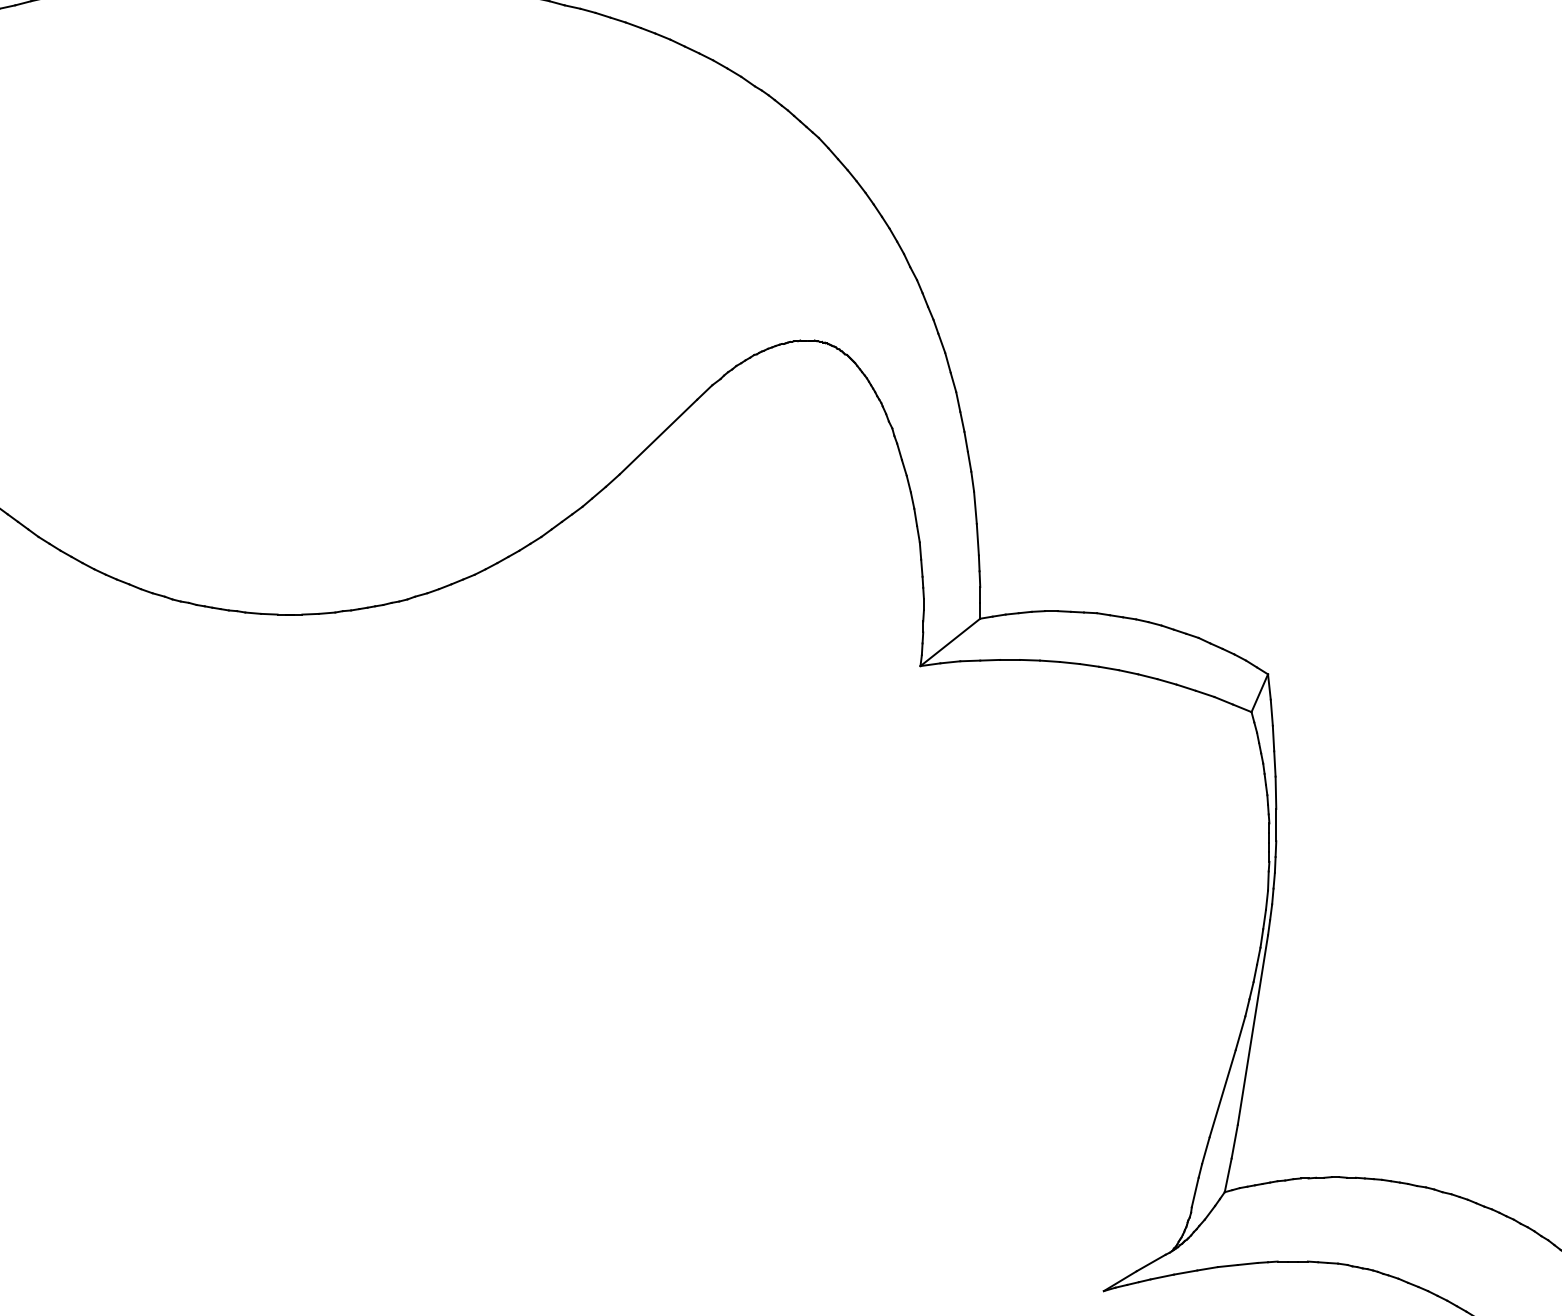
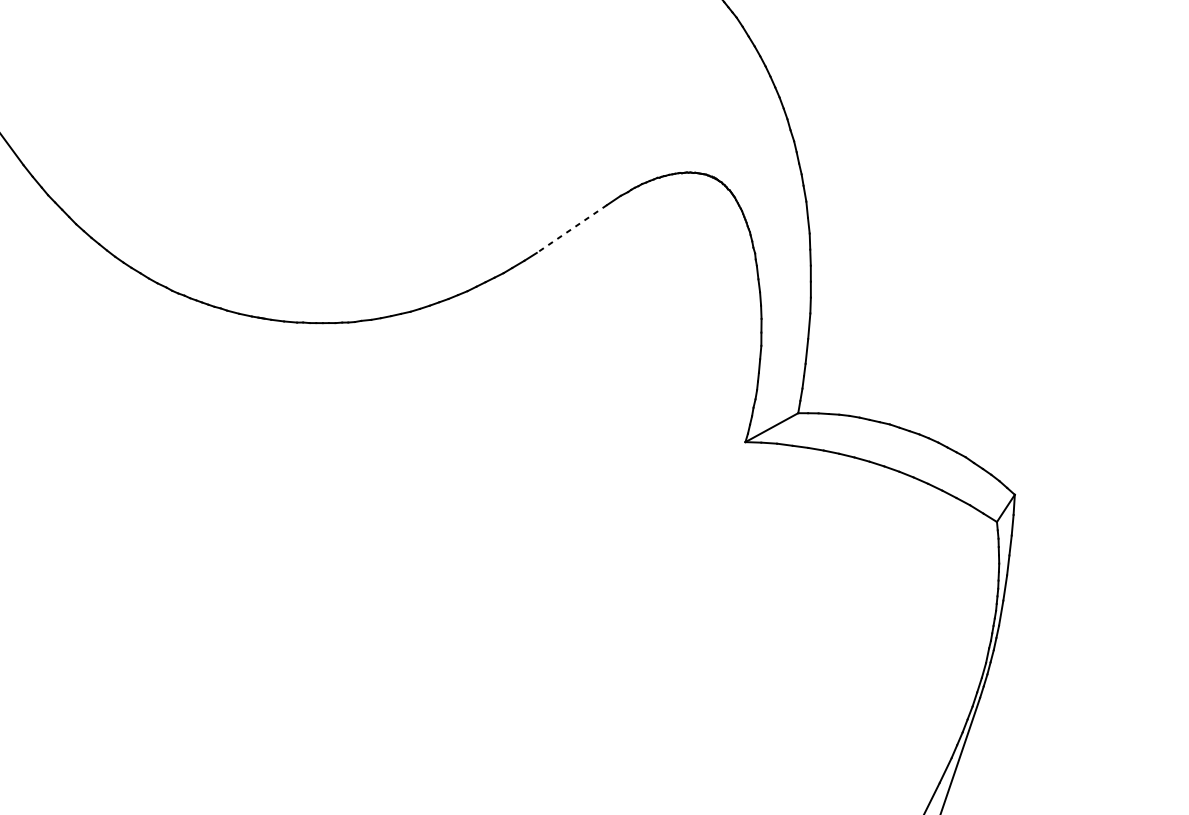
line: (658, 437) -> (571, 229), solid -> dashed

